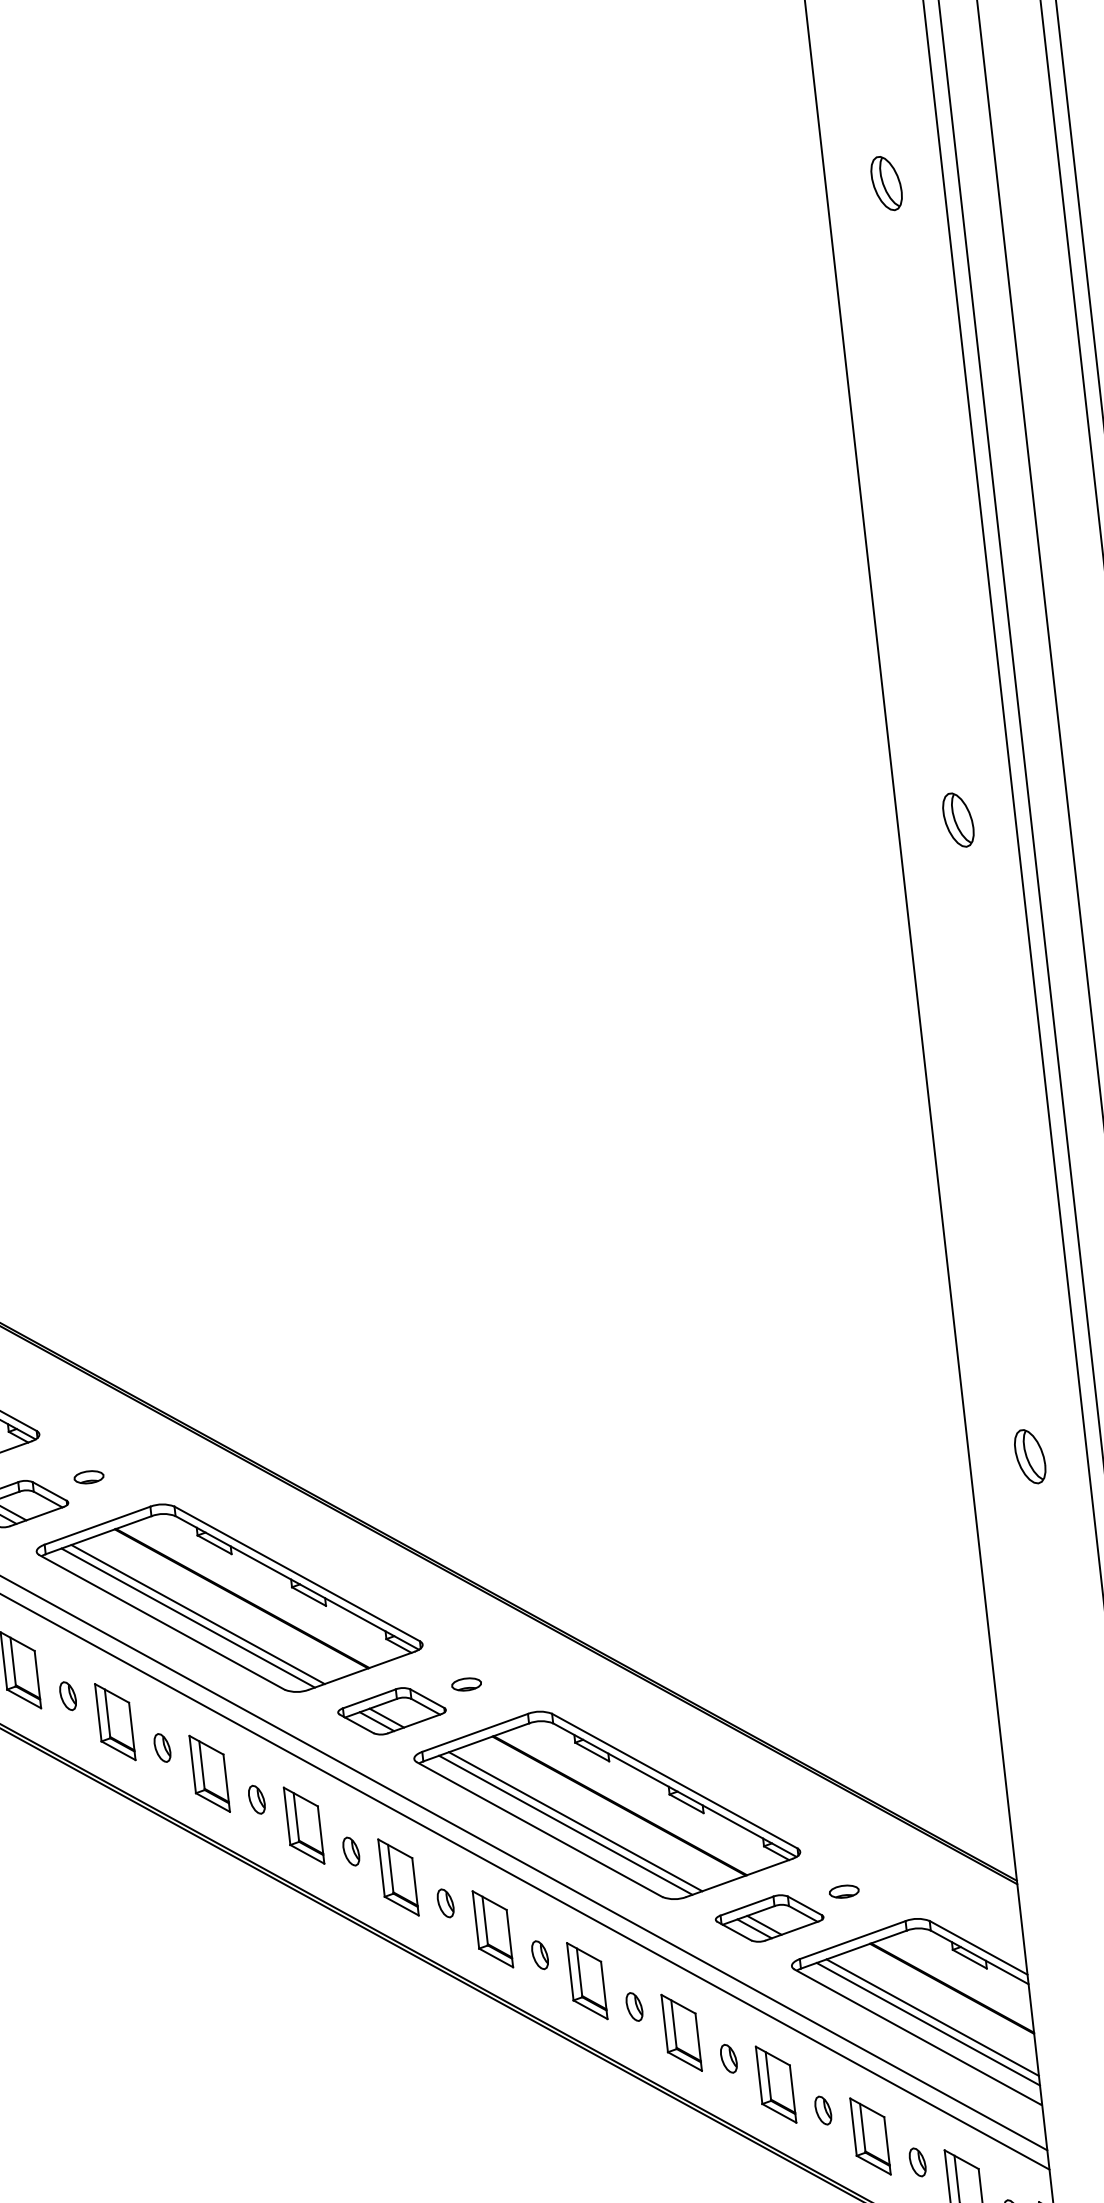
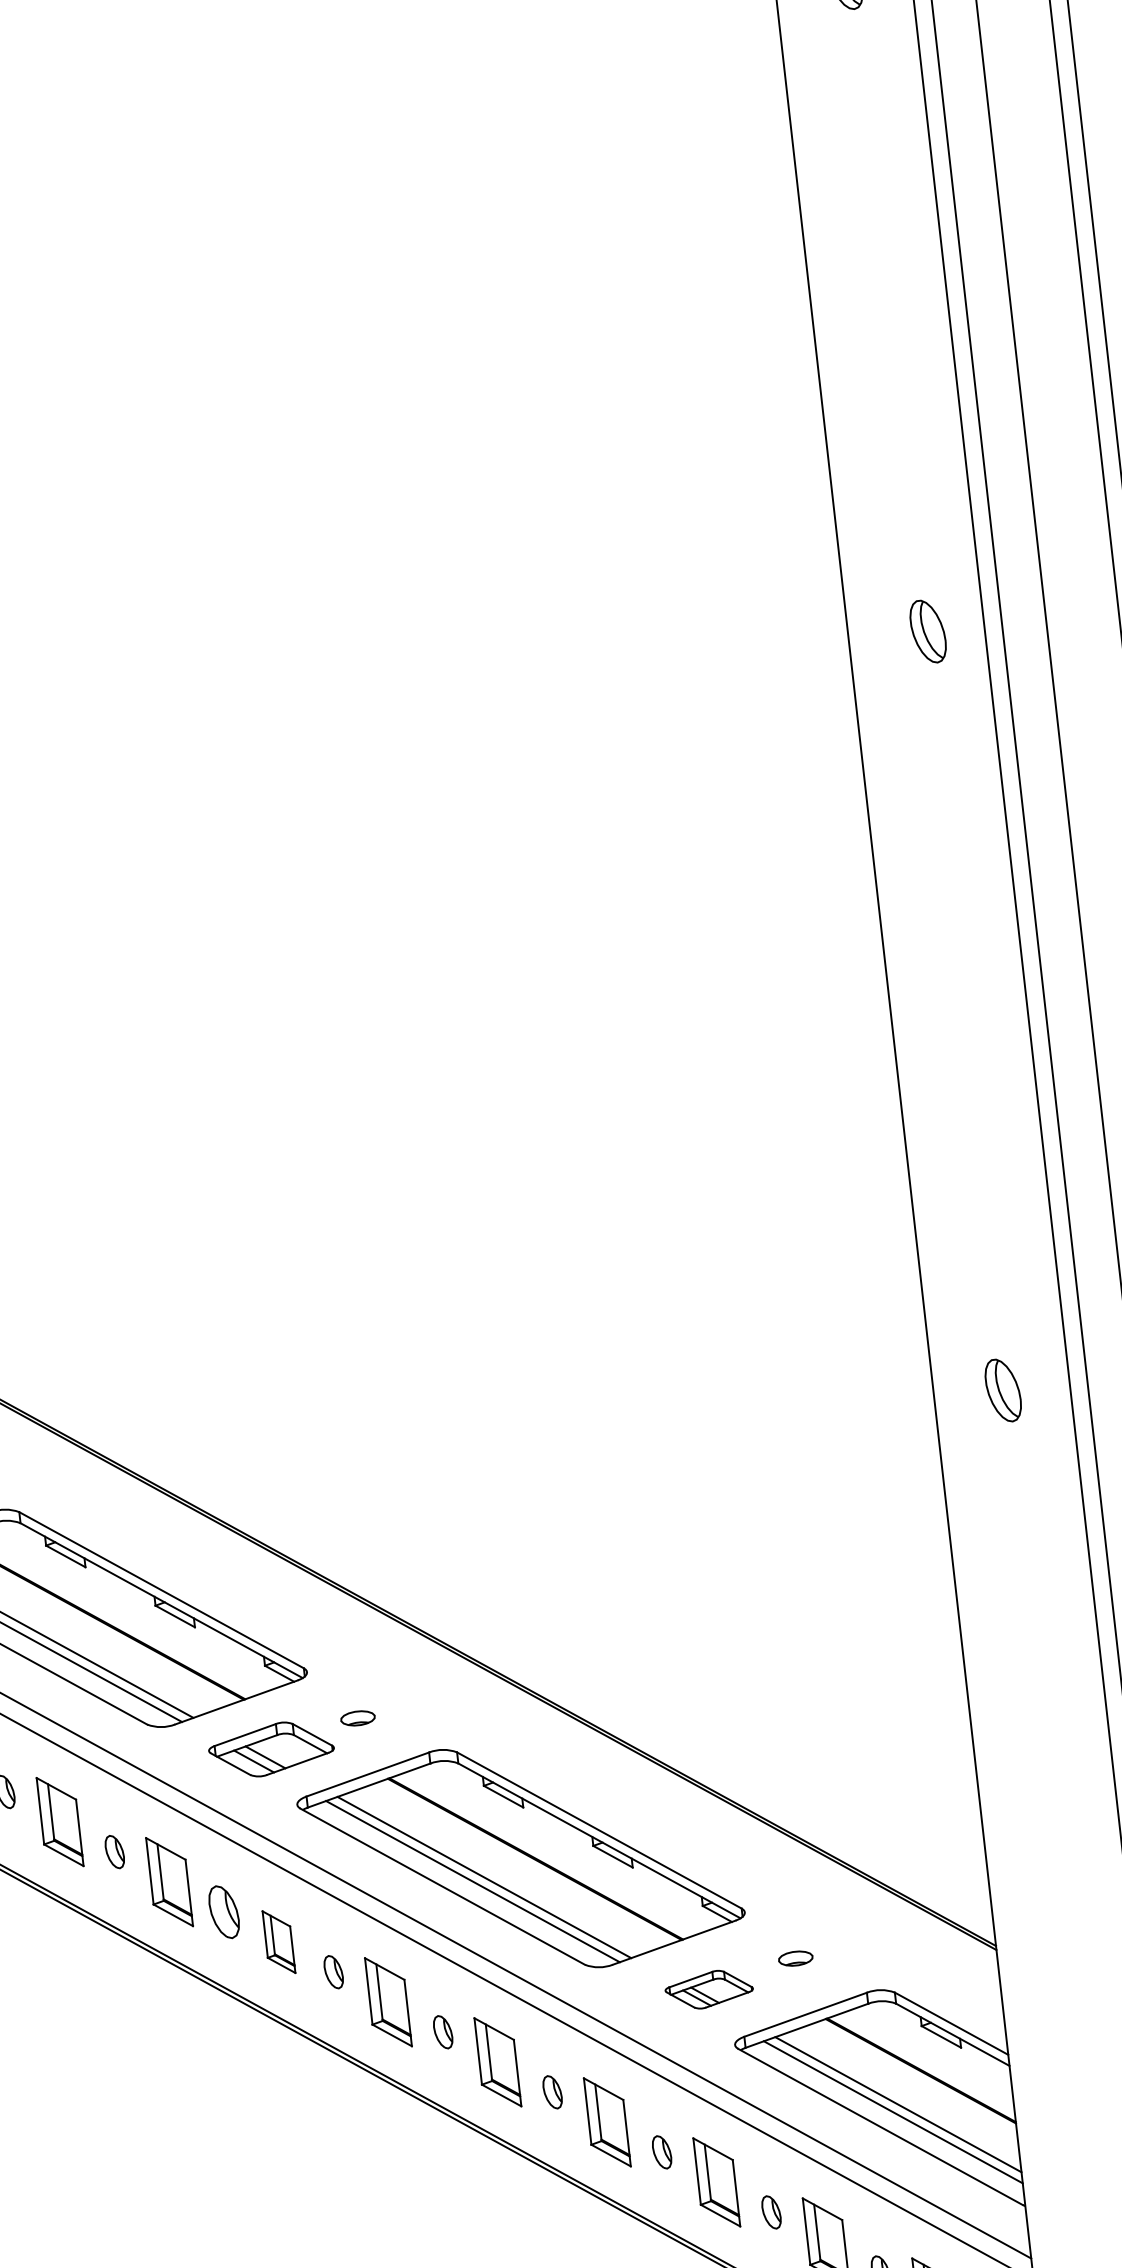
part: (958, 819) -> (928, 630), moved
part: (1030, 1456) -> (1003, 1390), moved
part: (351, 1851) -> (224, 1912), size x1.6
part: (398, 1877) -> (278, 1942), size x0.7
part: (769, 1918) -> (709, 1989), size x0.7

